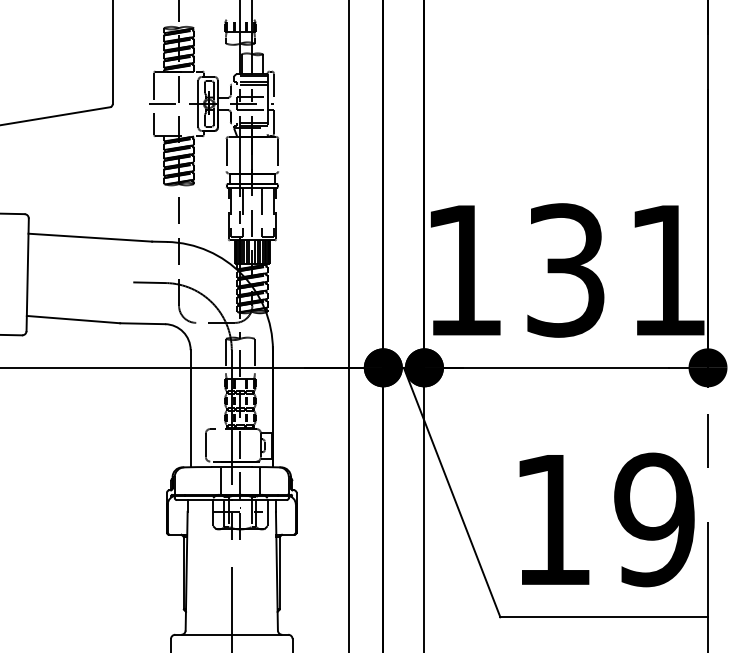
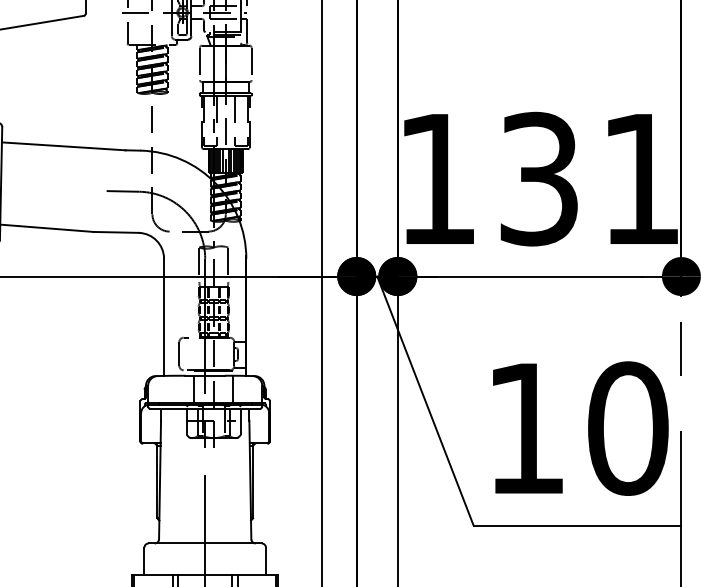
text: (654, 519) -> (627, 428), 19 -> 10

